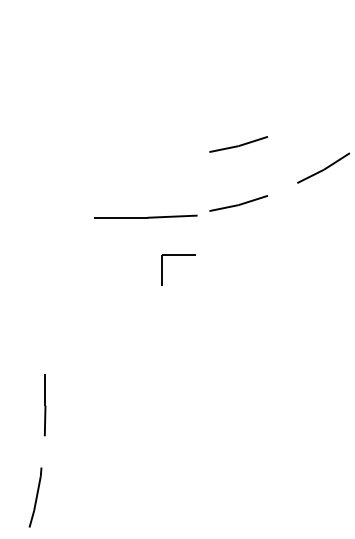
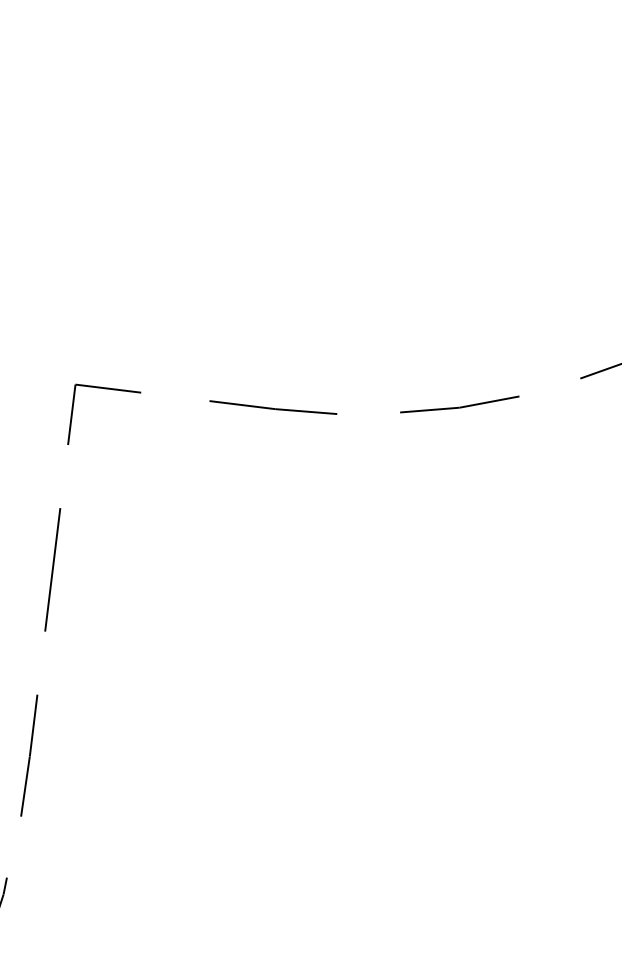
part: (238, 144) -> (473, 288), removed
part: (145, 215) -> (273, 405), size x0.62
part: (178, 255) -> (106, 389), moved
line: (44, 310) -> (50, 568), added

